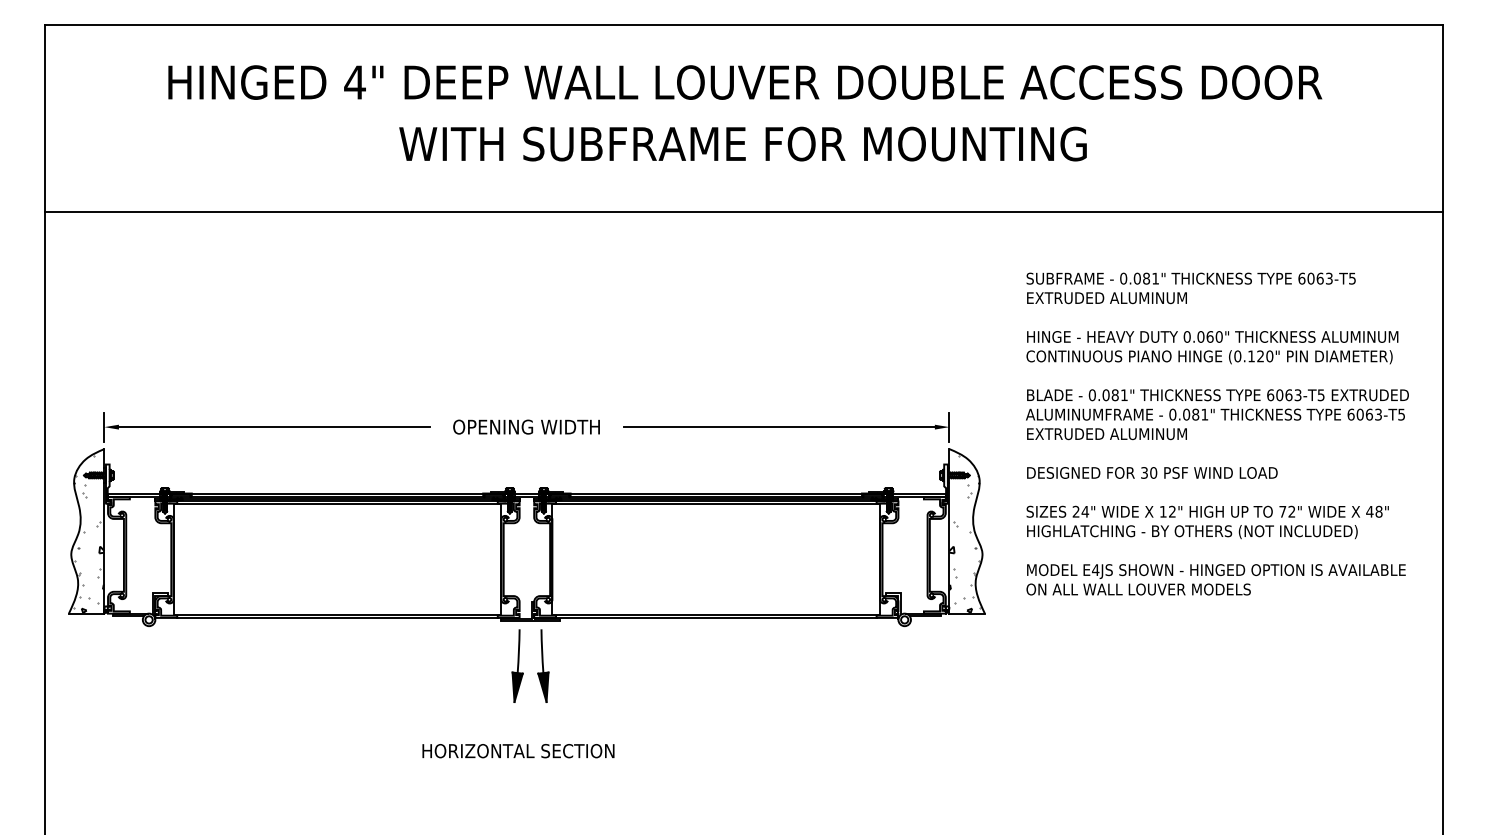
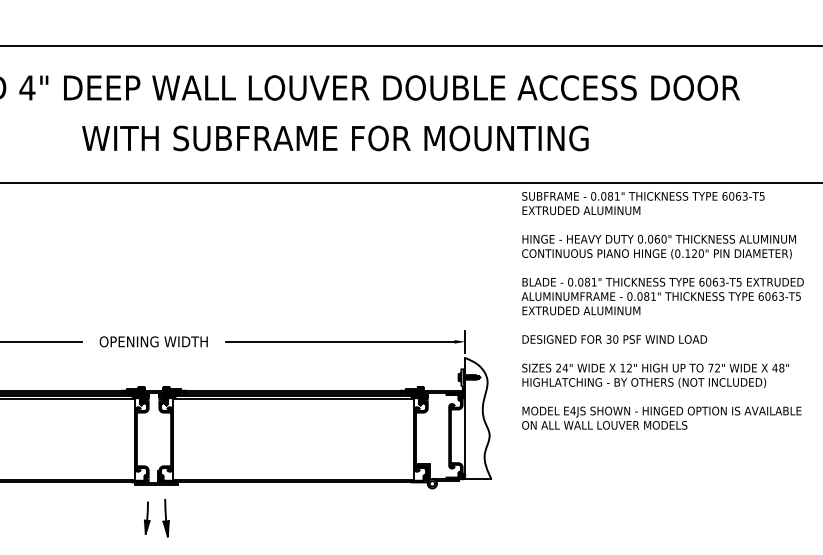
text: (742, 143) -> (334, 138), moved
text: (1217, 433) -> (662, 310), moved
hatch: (964, 533) -> (476, 420), removed
part: (517, 665) -> (147, 517), size x0.6
part: (543, 665) -> (166, 517), size x0.7

